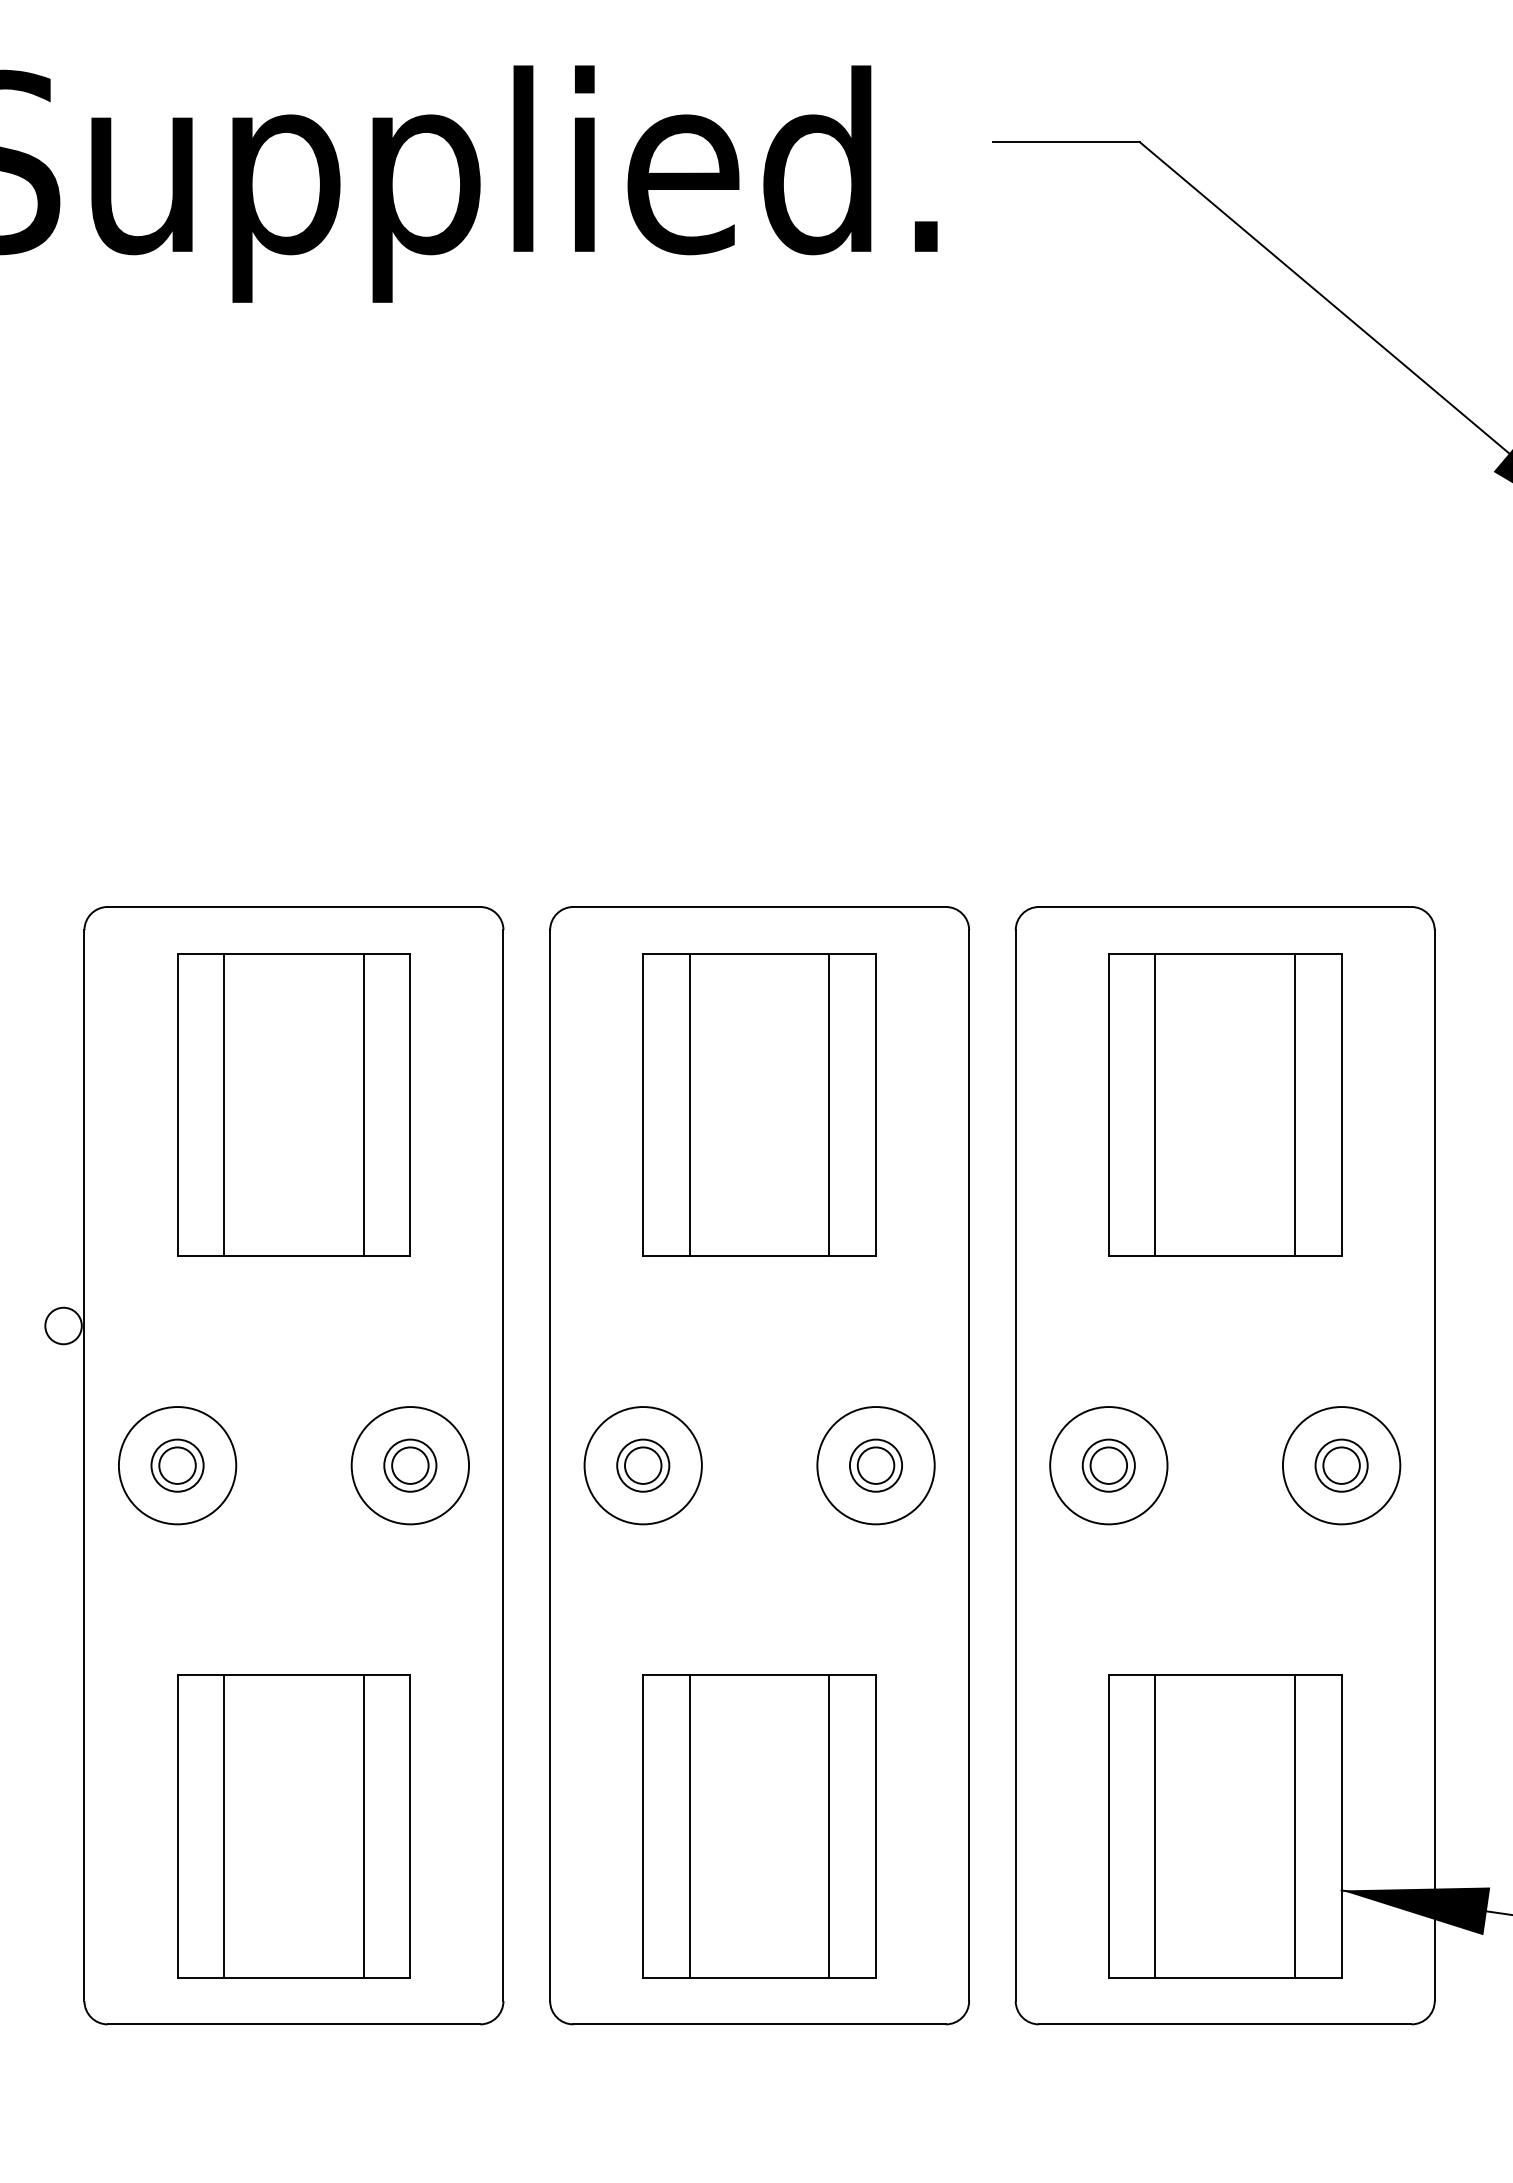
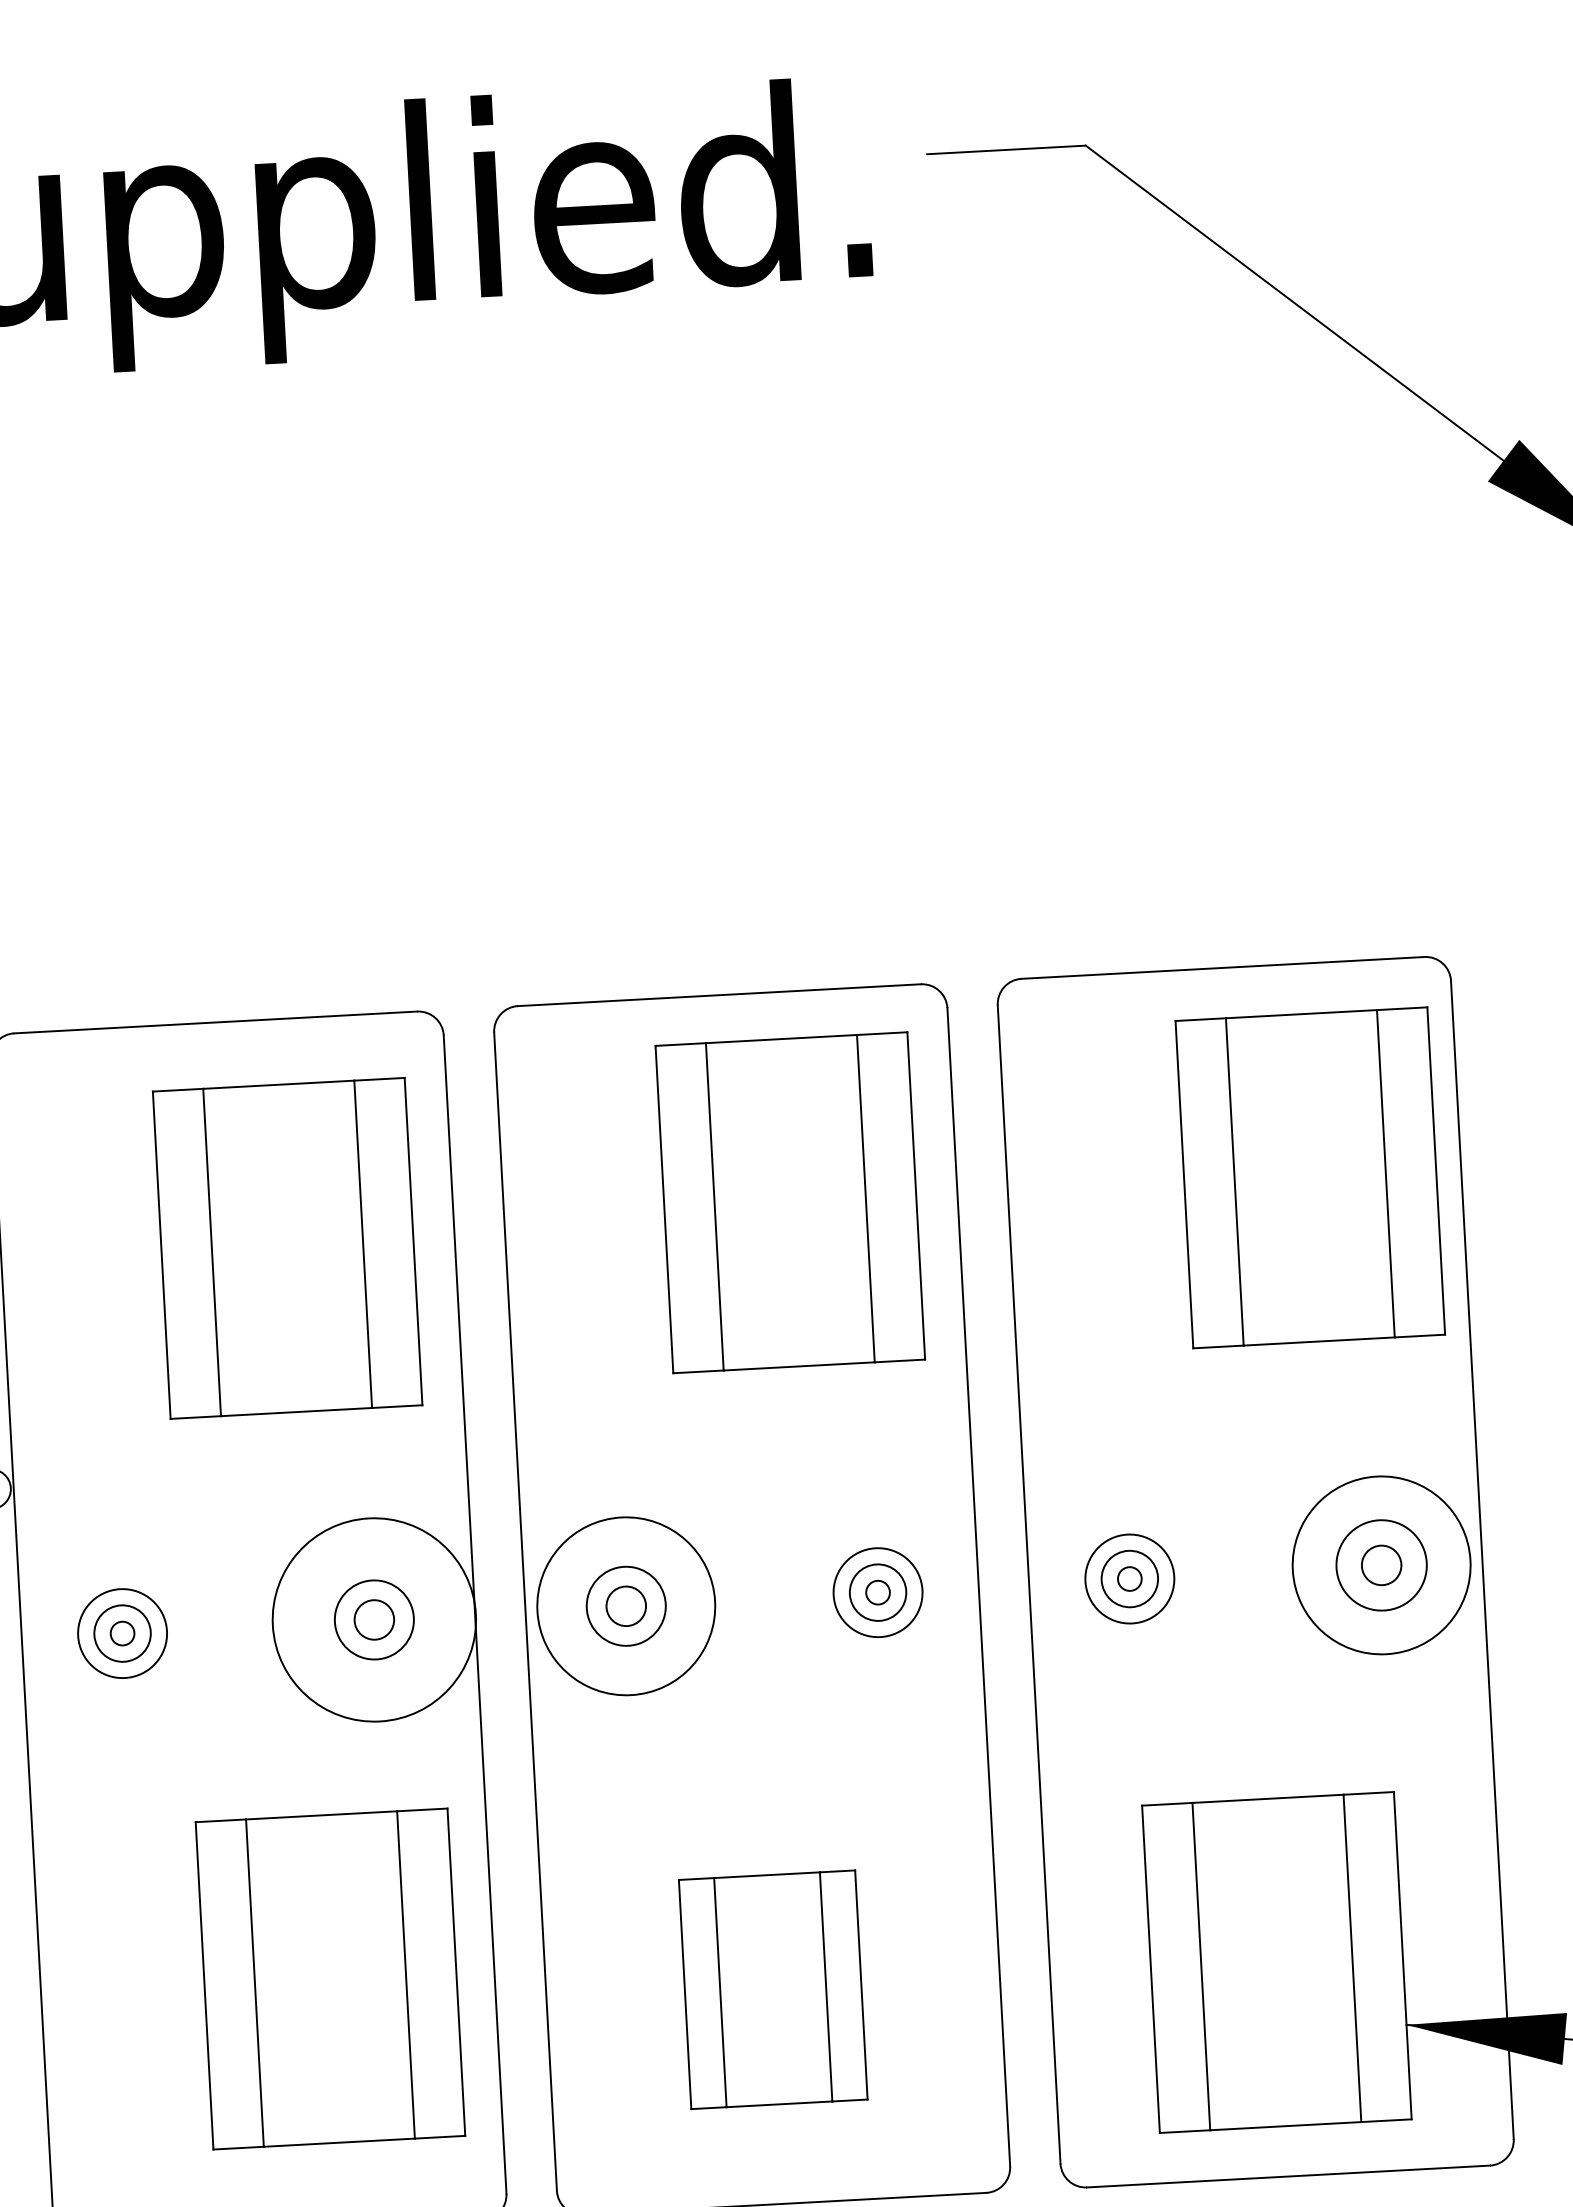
part: (293, 1104) -> (287, 1248), moved
part: (759, 1104) -> (790, 1202), moved
part: (1225, 1104) -> (1310, 1177), moved
circle: (177, 1465) -> (122, 1633), size x0.6
circle: (177, 1465) -> (122, 1633), size x0.7
circle: (410, 1465) -> (374, 1619), size x1.4
circle: (410, 1465) -> (374, 1619), size x1.6
circle: (642, 1465) -> (625, 1606), size x1.4
circle: (643, 1465) -> (626, 1606), size x1.4
circle: (875, 1465) -> (877, 1592), size x0.6
circle: (875, 1465) -> (877, 1592), size x0.7
circle: (1108, 1465) -> (1129, 1578), size x0.6
circle: (1108, 1465) -> (1129, 1578), size x0.7
circle: (1341, 1465) -> (1381, 1565), size x1.4
circle: (1341, 1465) -> (1381, 1565), size x1.6
part: (293, 1826) -> (329, 1979), moved
part: (759, 1826) -> (773, 1989), size x0.7

